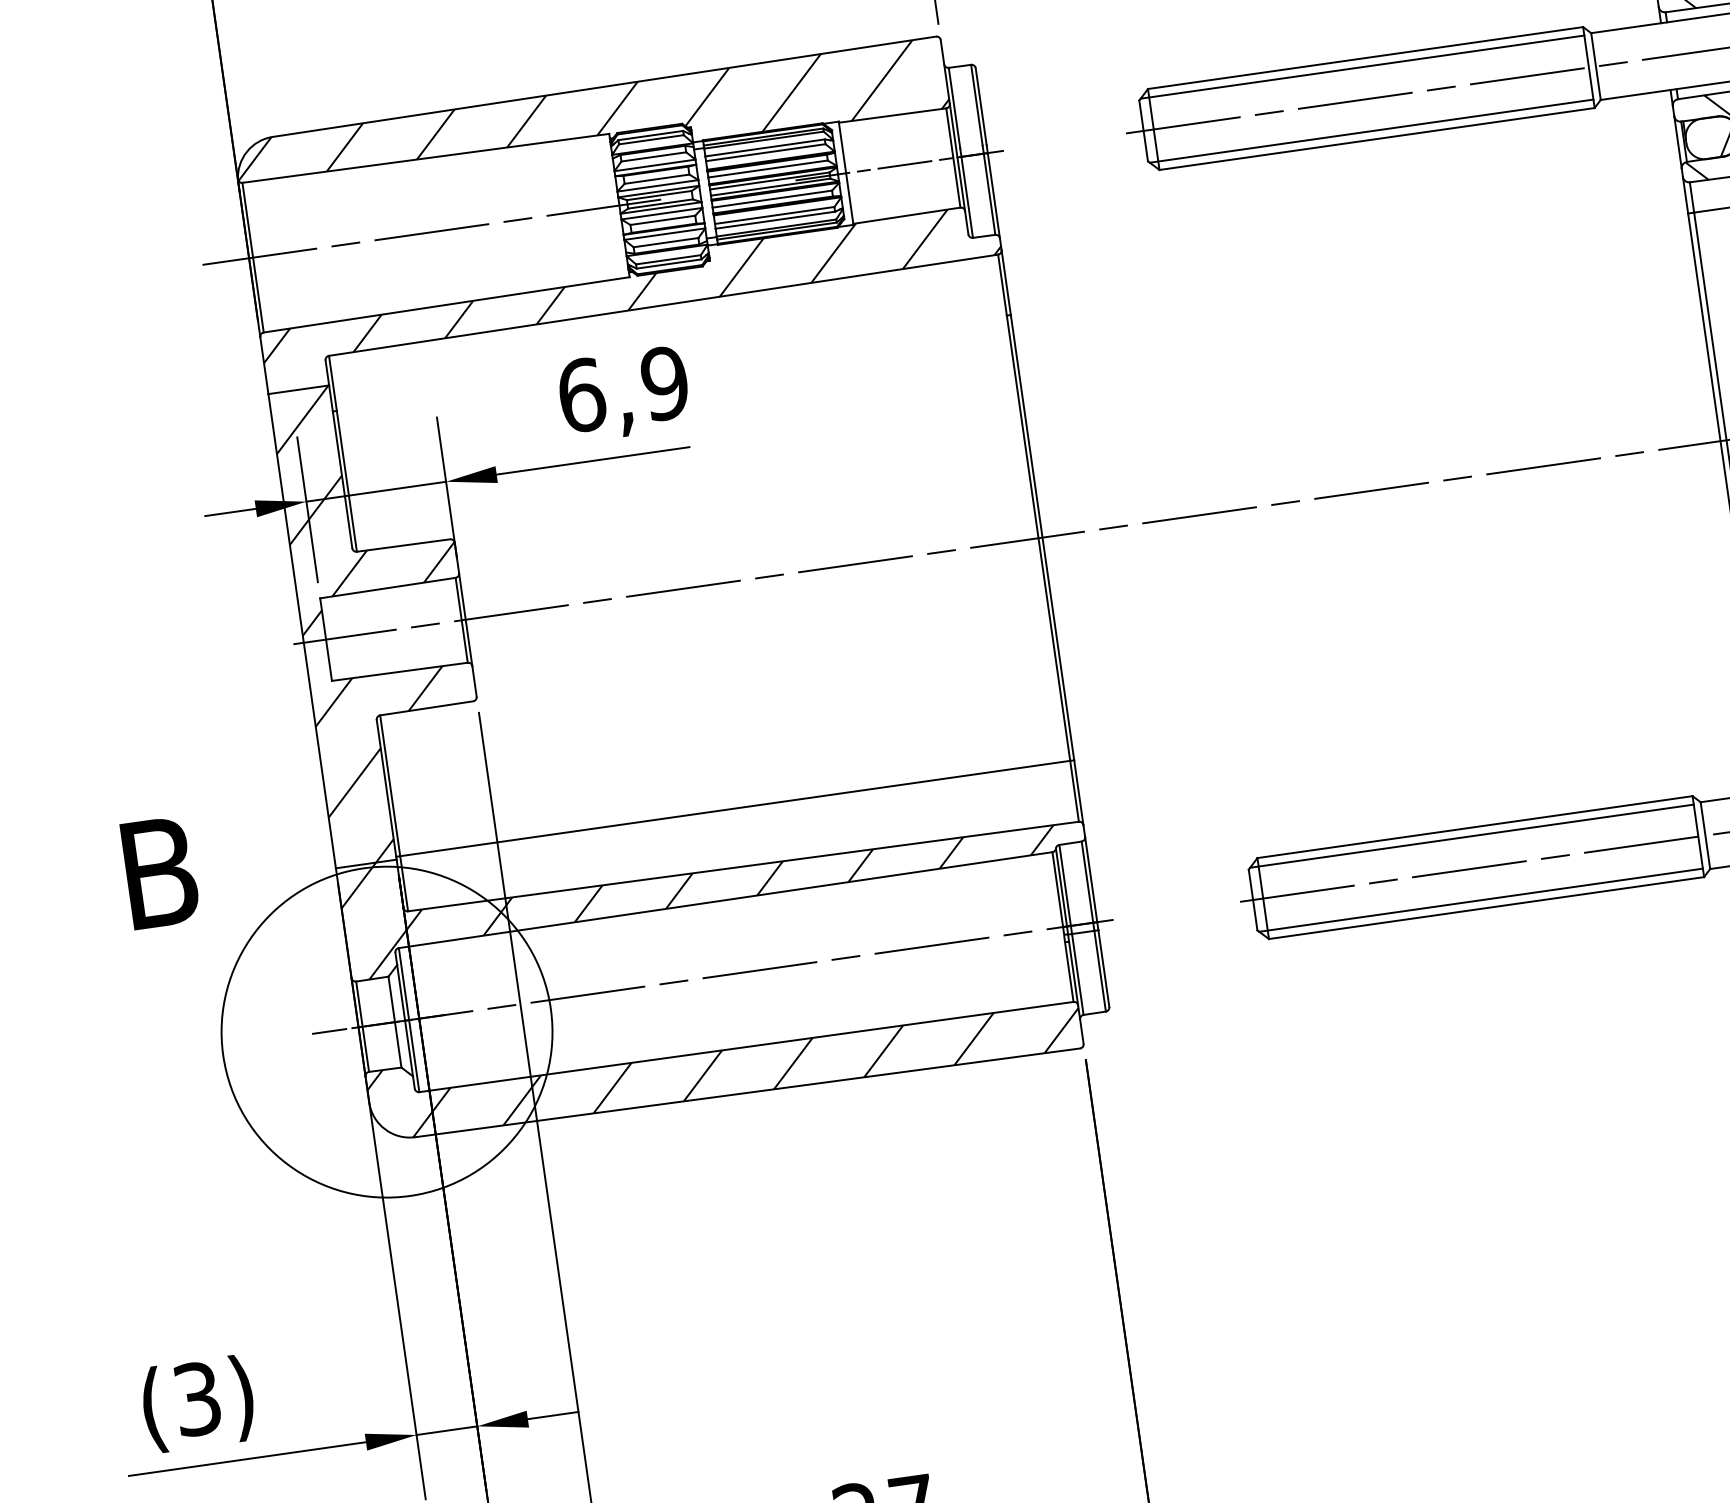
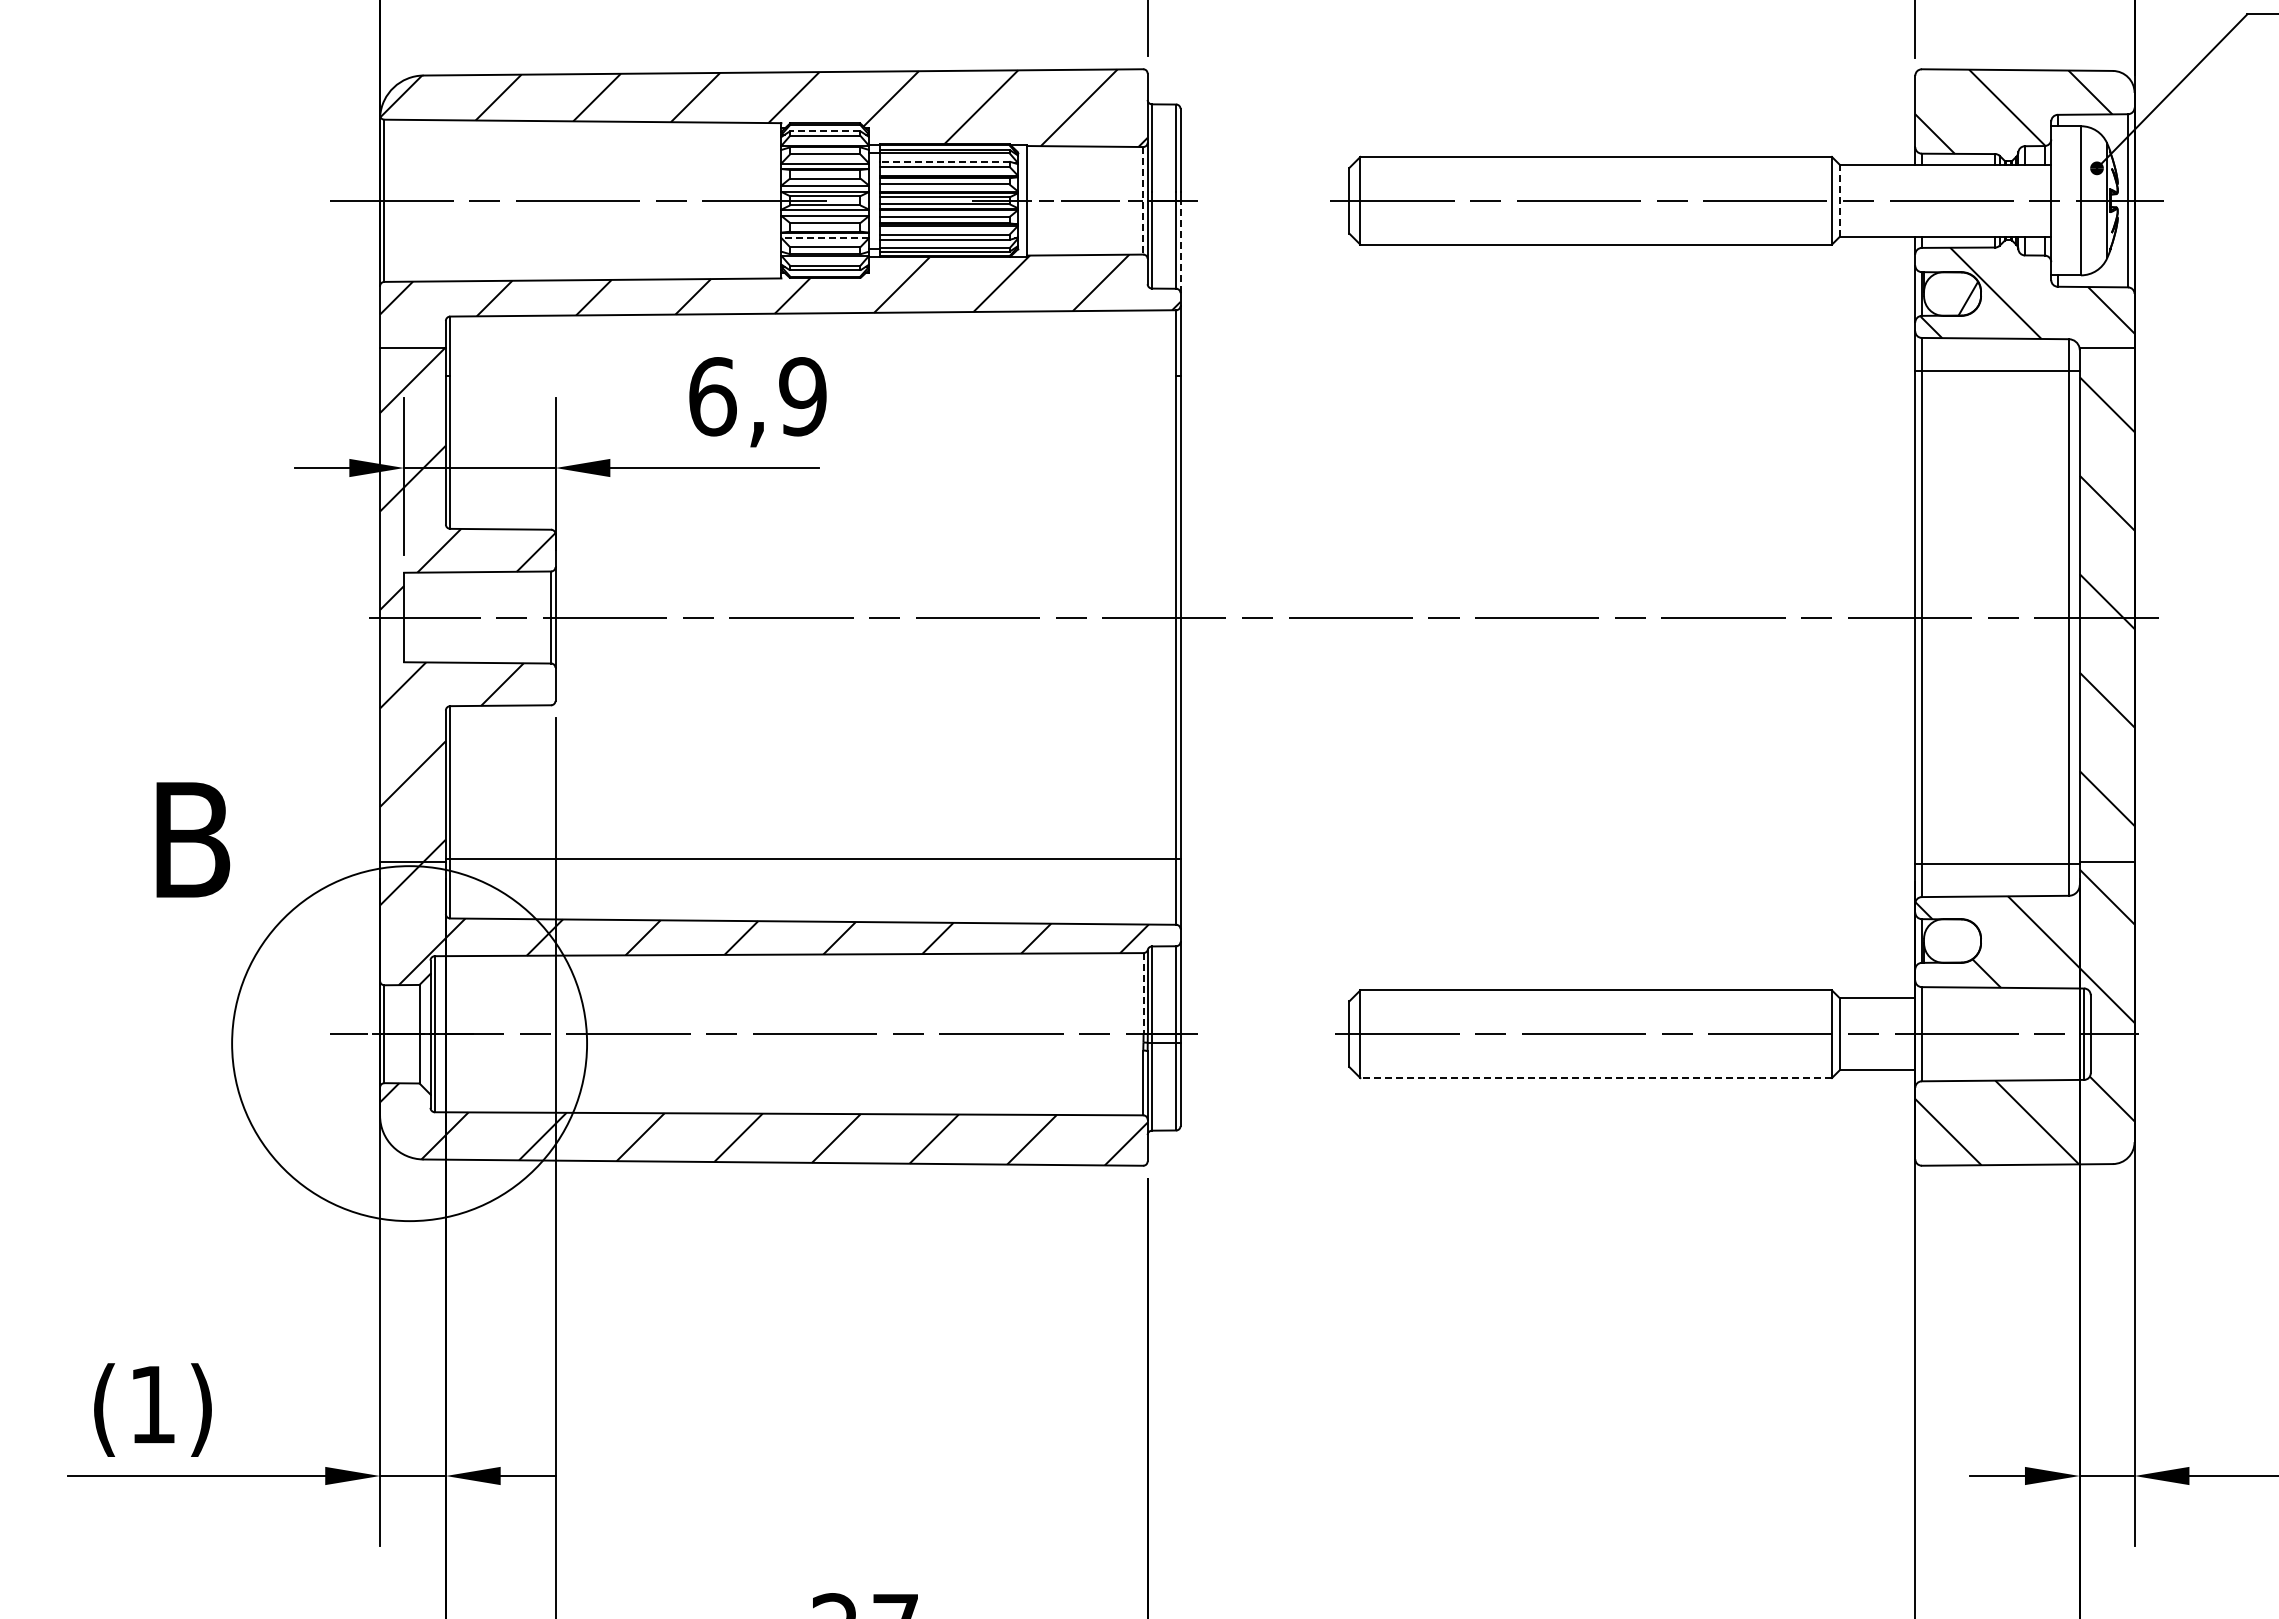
line: (1595, 66) -> (1839, 200), solid -> dashed
line: (1362, 67) -> (1591, 166), removed
line: (1371, 131) -> (1591, 235), removed
line: (650, 135) -> (824, 131), solid -> dashed
line: (764, 147) -> (944, 161), solid -> dashed
line: (953, 157) -> (1143, 200), solid -> dashed
line: (993, 195) -> (1180, 246), solid -> dashed
line: (665, 234) -> (825, 238), solid -> dashed
line: (1471, 836) -> (1591, 999), removed
line: (1057, 889) -> (1143, 993), solid -> dashed
line: (1480, 899) -> (1591, 1068), removed
line: (1486, 908) -> (1596, 1078), solid -> dashed
text: (197, 1398) -> (152, 1404), (3) -> (1)

